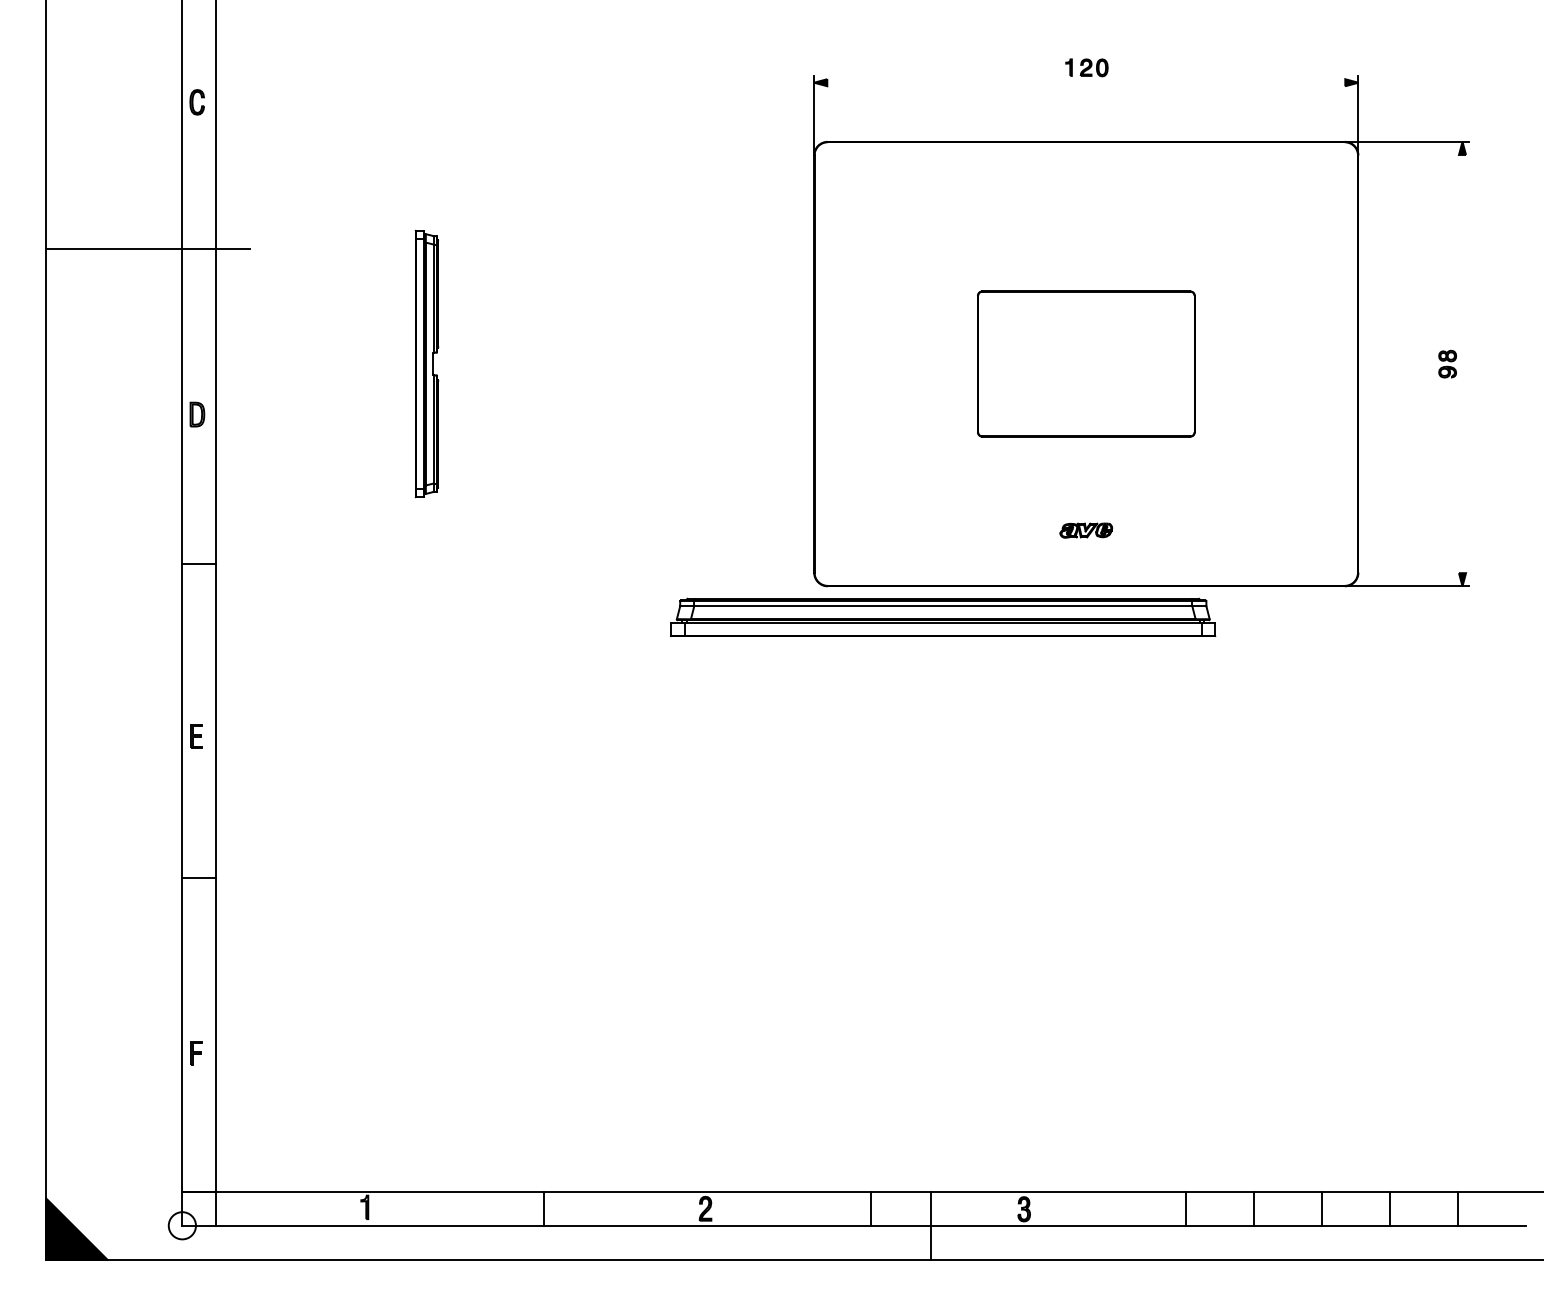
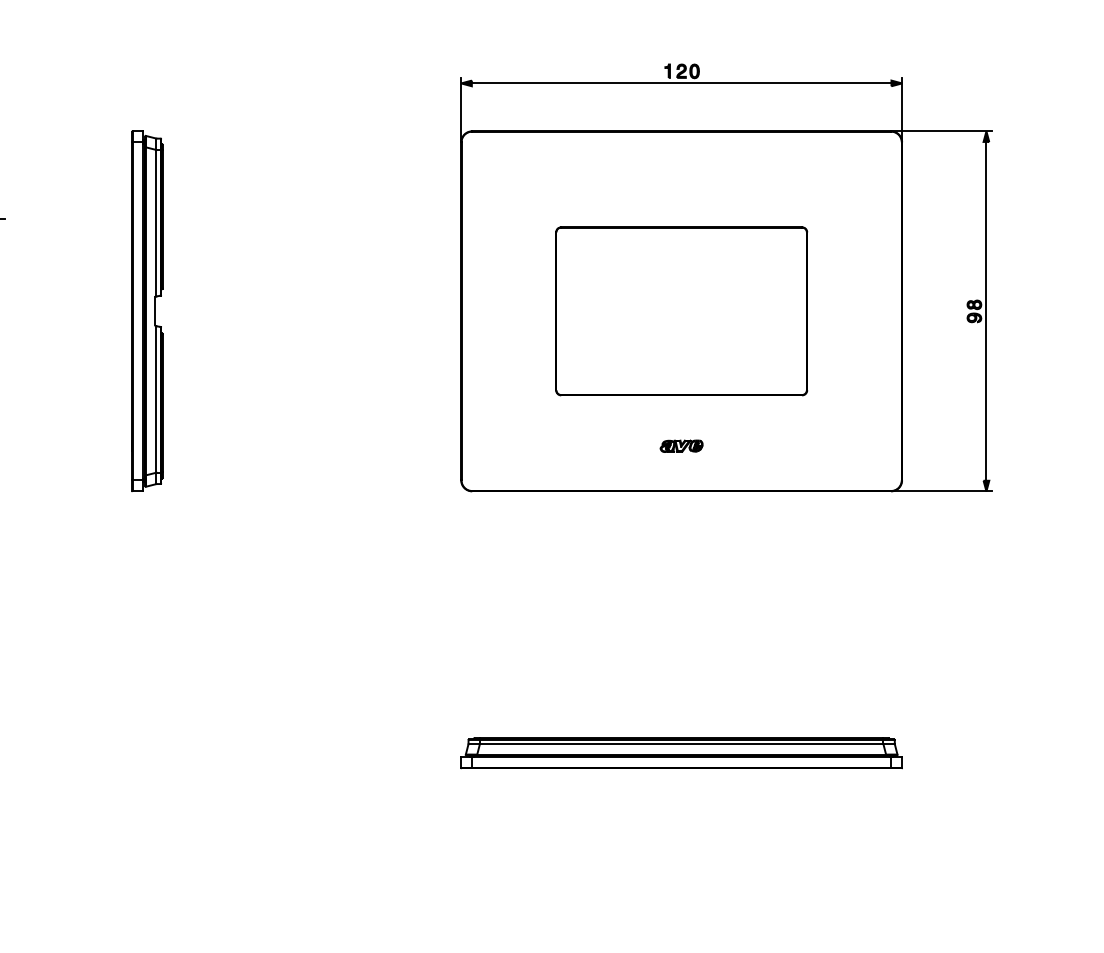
line: (1086, 82) -> (681, 83), added
part: (426, 363) -> (147, 310), size x1.67
part: (1086, 363) -> (681, 310), size x1.43
line: (1462, 363) -> (986, 310), added
part: (943, 616) -> (681, 752), moved

